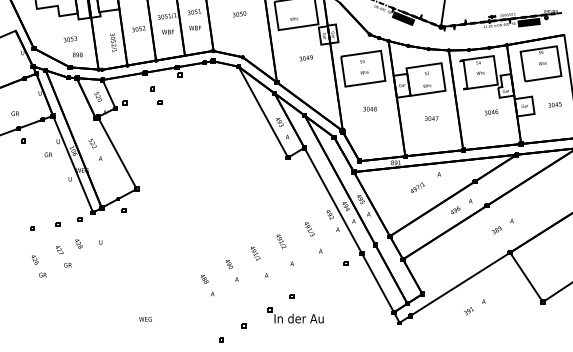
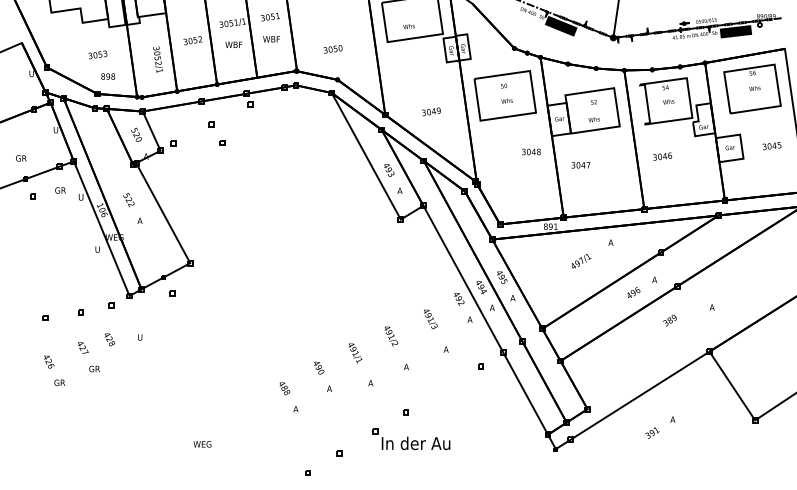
text: (239, 14) -> (333, 49), moved
text: (305, 58) -> (430, 112), moved
text: (369, 108) -> (530, 151), moved
text: (491, 112) -> (662, 156), moved
text: (431, 118) -> (580, 165), moved
text: (48, 154) -> (60, 190), moved
text: (496, 230) -> (669, 320), moved

